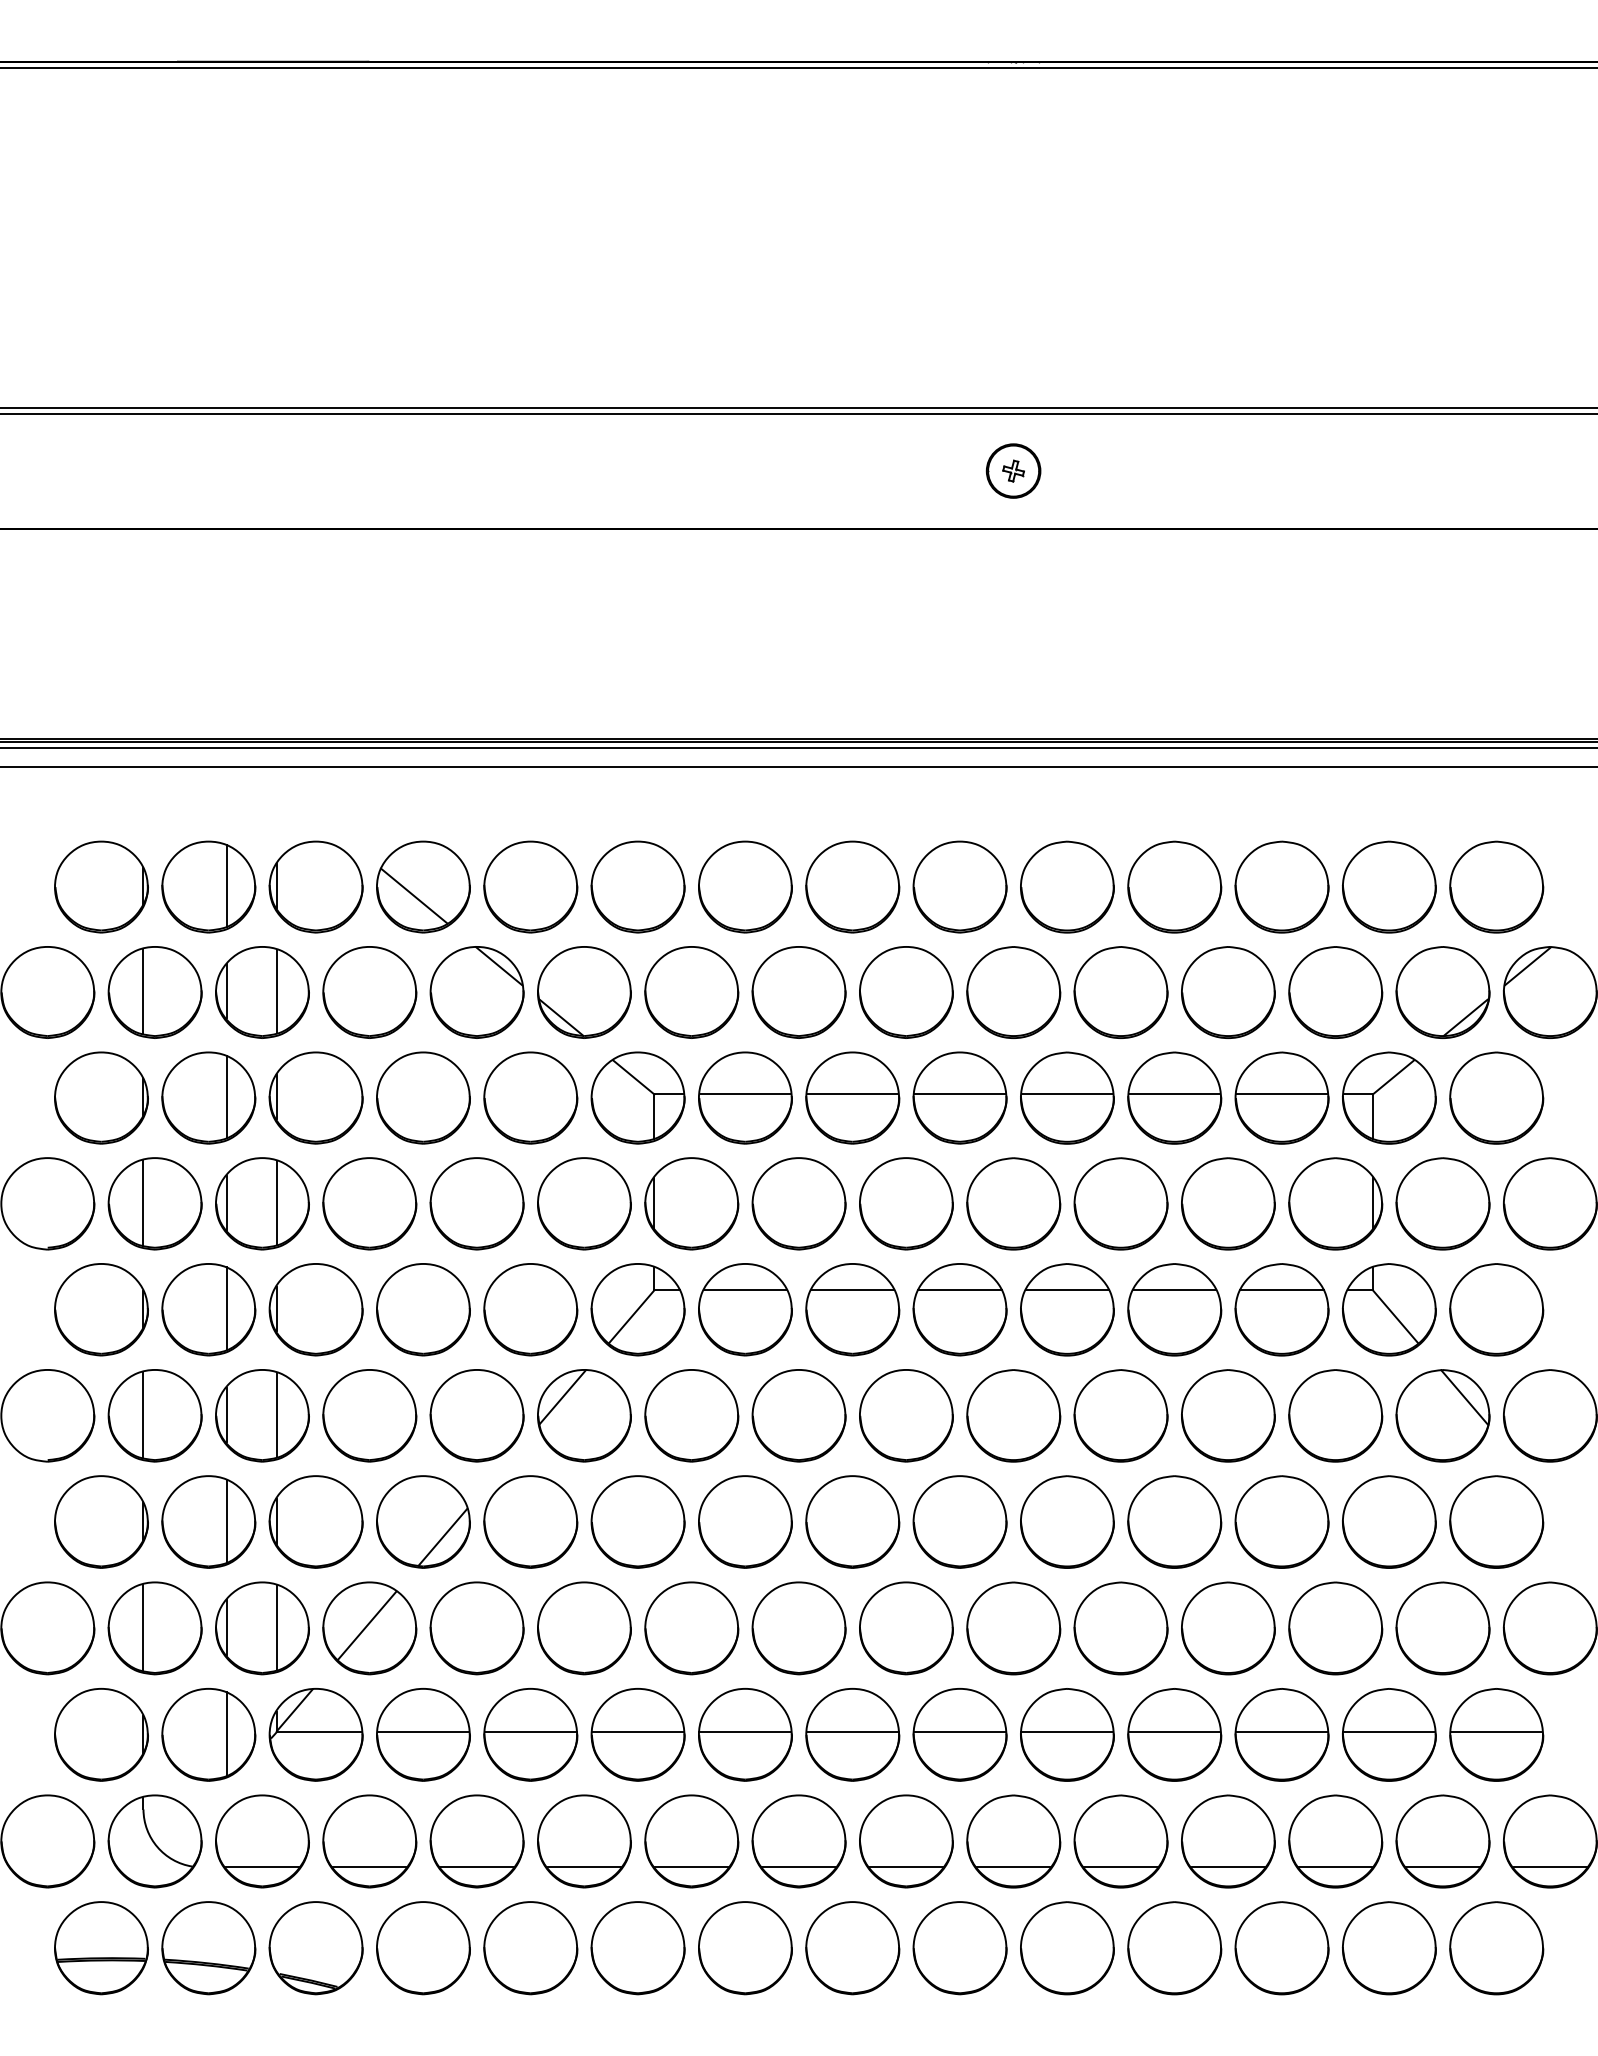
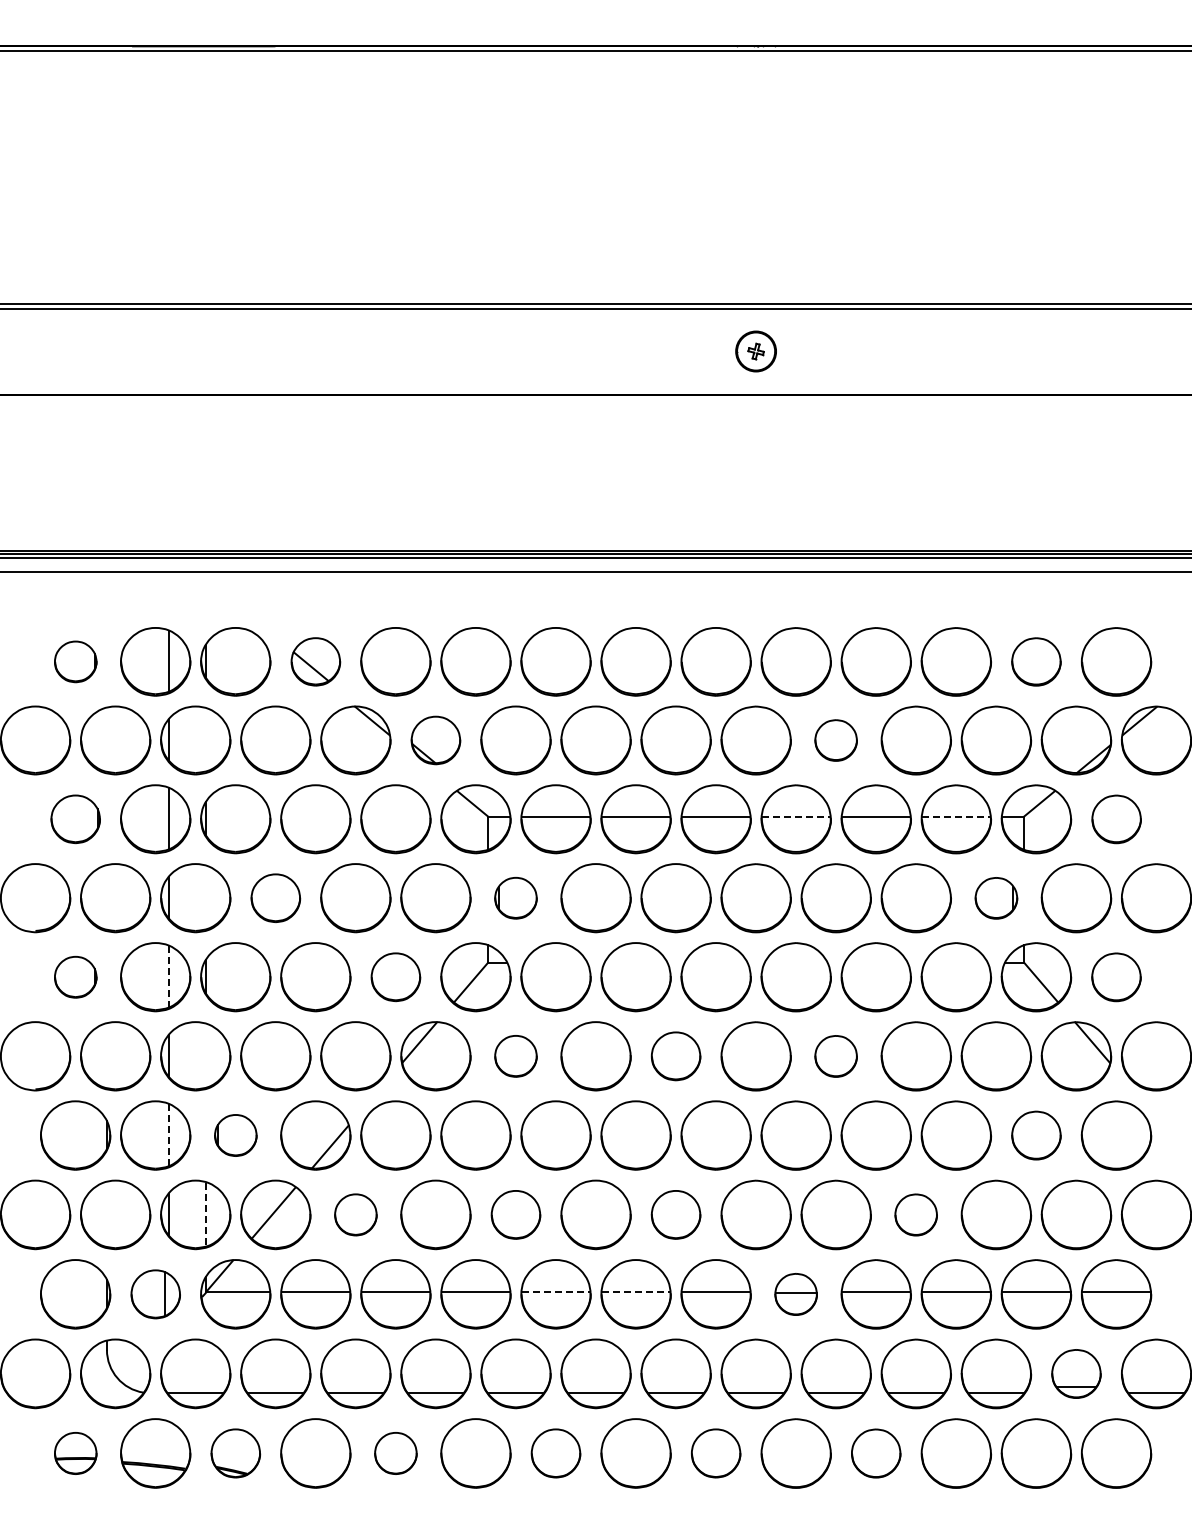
part: (101, 886) -> (75, 661), size x0.6
part: (423, 886) -> (315, 661), size x0.7
part: (1389, 886) -> (1036, 661), size x0.7
line: (142, 991) -> (106, 739), removed
line: (276, 991) -> (206, 739), removed
part: (583, 992) -> (435, 740), size x0.7
part: (1120, 992) -> (835, 740), size x0.6
line: (1067, 1094) -> (796, 816), solid -> dashed
line: (1282, 1094) -> (956, 816), solid -> dashed
part: (101, 1098) -> (75, 819), size x0.7
part: (1496, 1098) -> (1116, 819), size x0.7
line: (142, 1202) -> (106, 897), removed
line: (276, 1202) -> (206, 897), removed
part: (369, 1204) -> (275, 898), size x0.7
part: (691, 1204) -> (515, 898), size x0.6
part: (1335, 1204) -> (996, 898), size x0.6
line: (744, 1290) -> (555, 962), removed
line: (851, 1290) -> (635, 962), removed
line: (960, 1290) -> (716, 962), removed
line: (1067, 1290) -> (796, 962), removed
line: (1174, 1290) -> (876, 962), removed
line: (1282, 1290) -> (956, 962), removed
line: (225, 1308) -> (168, 976), solid -> dashed
part: (101, 1310) -> (75, 977), size x0.6
part: (530, 1310) -> (395, 977), size x0.7
part: (1496, 1310) -> (1116, 977), size x0.7
line: (142, 1414) -> (106, 1055), removed
line: (276, 1414) -> (206, 1055), removed
part: (691, 1416) -> (515, 1056), size x0.6
part: (905, 1416) -> (675, 1056), size x0.7
part: (1120, 1416) -> (835, 1056), size x0.6
line: (225, 1520) -> (168, 1134), solid -> dashed
part: (315, 1521) -> (235, 1135), size x0.6
part: (1389, 1521) -> (1036, 1135), size x0.7
line: (142, 1627) -> (106, 1214), removed
line: (276, 1627) -> (206, 1214), solid -> dashed
part: (476, 1627) -> (355, 1214), size x0.6
part: (691, 1627) -> (515, 1214), size x0.7
part: (905, 1627) -> (675, 1214), size x0.7
part: (1227, 1627) -> (915, 1214), size x0.6
line: (746, 1732) -> (556, 1292), solid -> dashed
line: (853, 1732) -> (636, 1292), solid -> dashed
part: (208, 1735) -> (155, 1294), size x0.7
part: (1066, 1735) -> (795, 1294), size x0.6
part: (1443, 1840) -> (1076, 1373), size x0.7
part: (101, 1948) -> (75, 1453), size x0.6
part: (315, 1948) -> (235, 1453), size x0.7
part: (530, 1948) -> (395, 1453), size x0.6
part: (744, 1948) -> (555, 1453), size x0.7
part: (959, 1948) -> (715, 1453), size x0.7
part: (1173, 1948) -> (875, 1453), size x0.7

